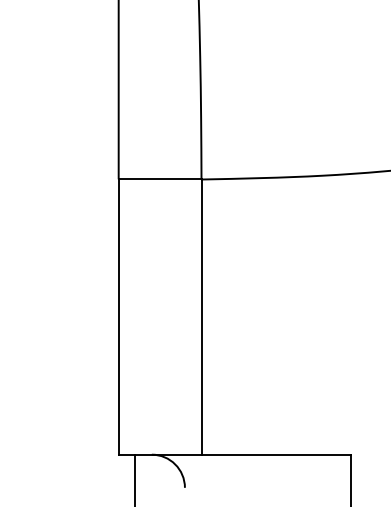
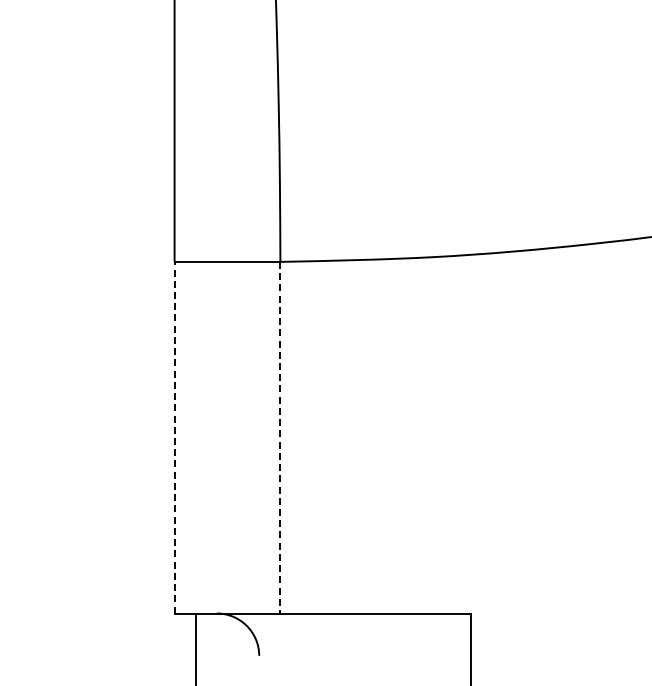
line: (118, 316) -> (174, 437), solid -> dashed
line: (201, 316) -> (280, 437), solid -> dashed

